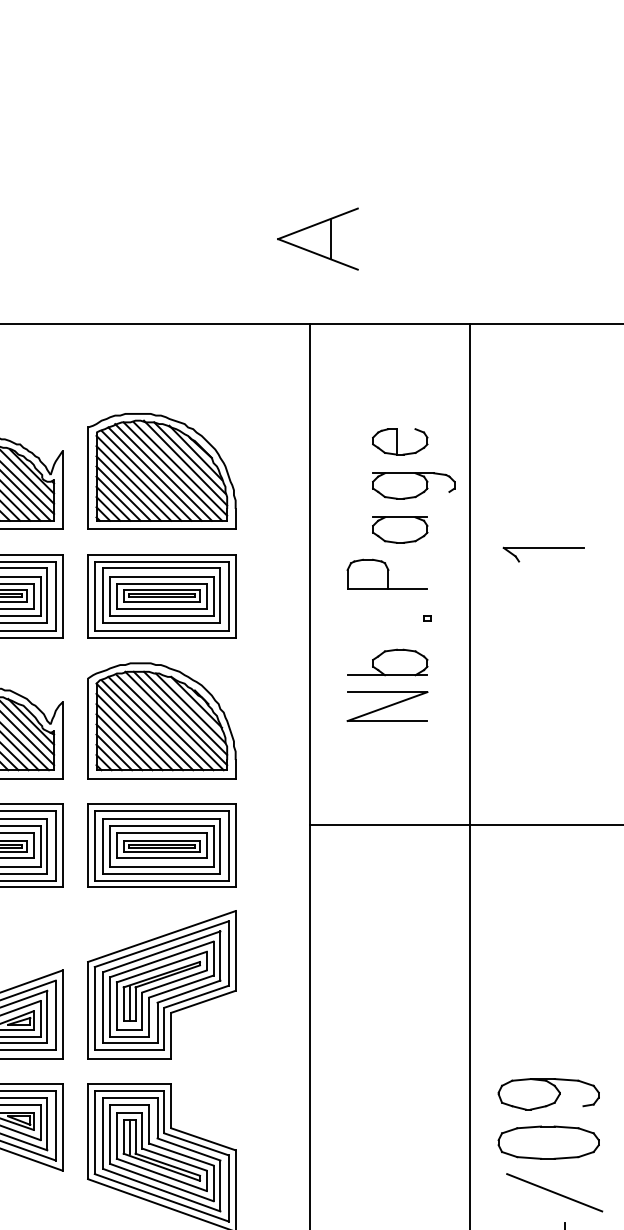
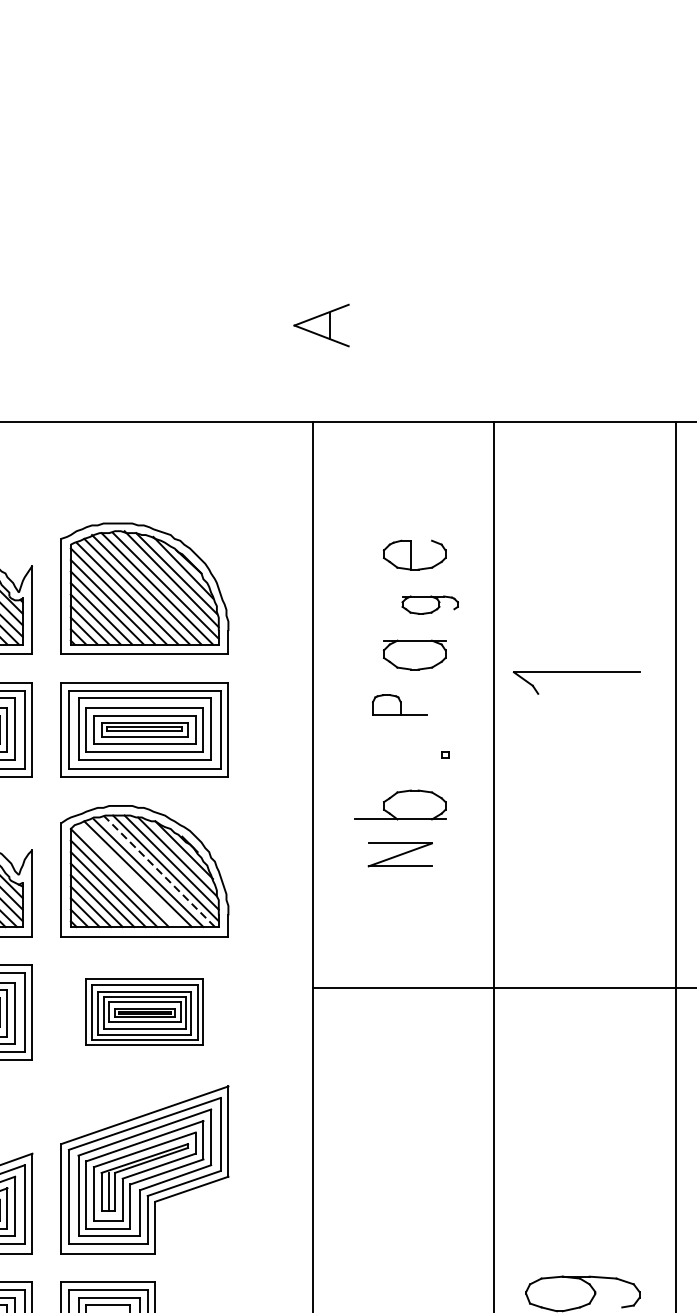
part: (317, 238) -> (321, 324), size x0.6
part: (413, 485) -> (429, 604), size x0.6
part: (543, 554) -> (576, 682), size x1.4
part: (386, 573) -> (399, 704), size x0.6
part: (387, 706) -> (400, 854), size x0.7
line: (174, 721) -> (159, 871), solid -> dashed
line: (147, 725) -> (128, 876), removed
part: (161, 845) -> (144, 1012), size x0.7

